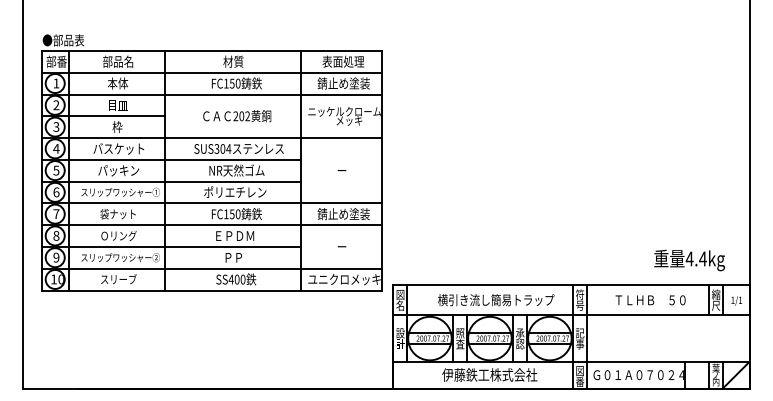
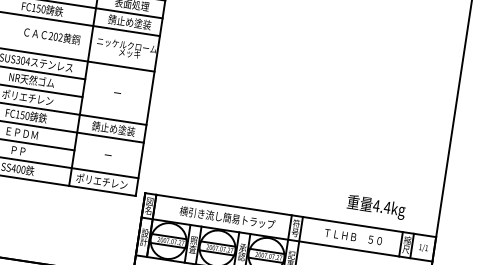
text: (237, 116) -> (52, 36), moved
text: (689, 260) -> (376, 207), moved
text: (344, 279) -> (106, 182), ユニクロメッキ -> ポリエチレン

